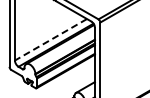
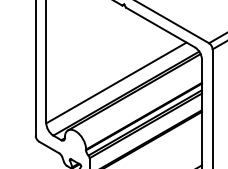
line: (51, 39) -> (117, 82), dashed -> solid

